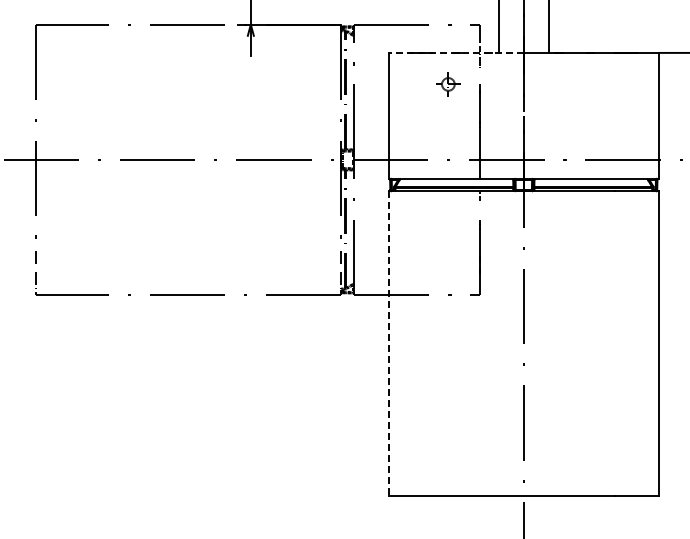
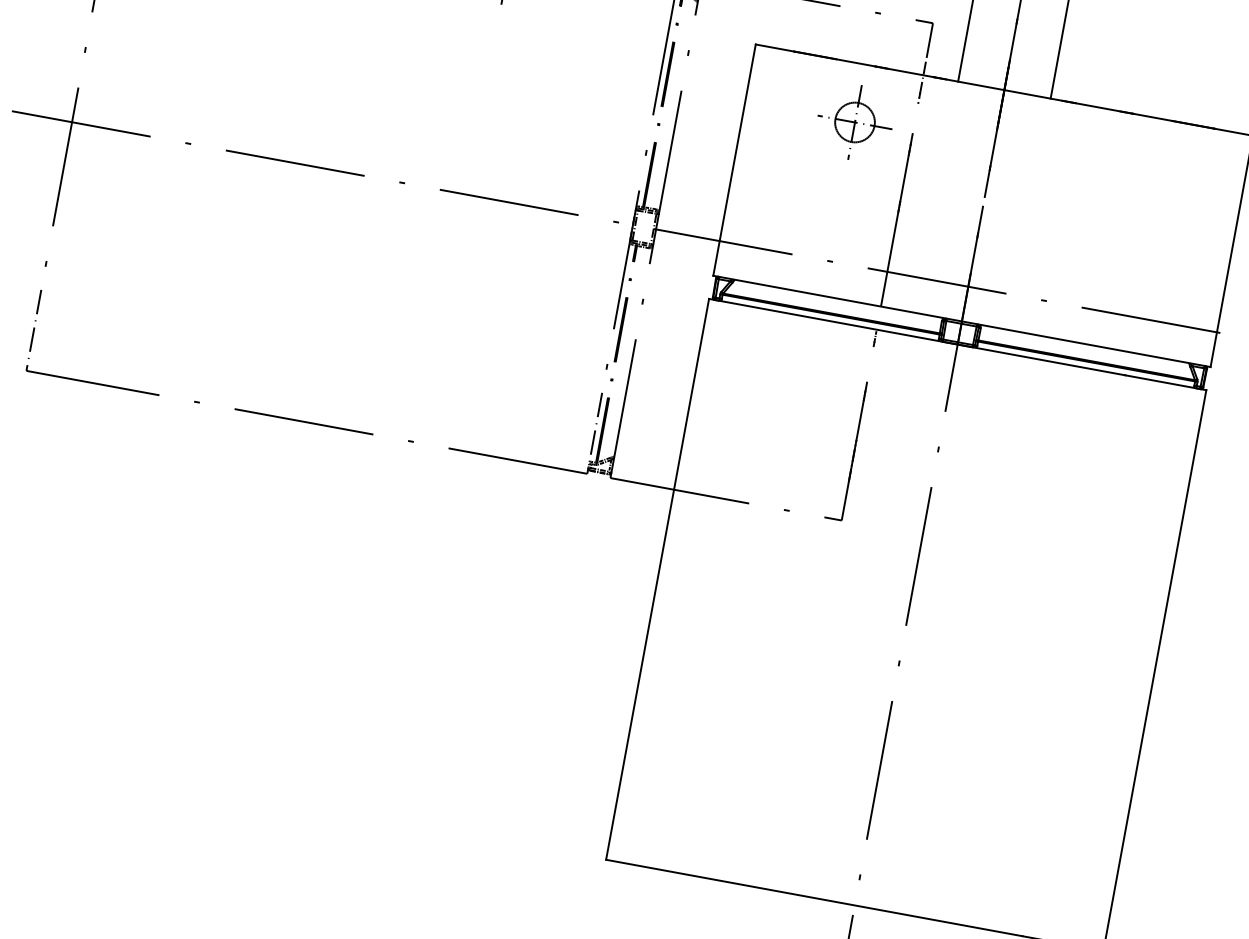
line: (456, 52) -> (880, 66), dashed -> solid
part: (448, 84) -> (855, 122), size x1.67
line: (388, 343) -> (657, 578), dashed -> solid

